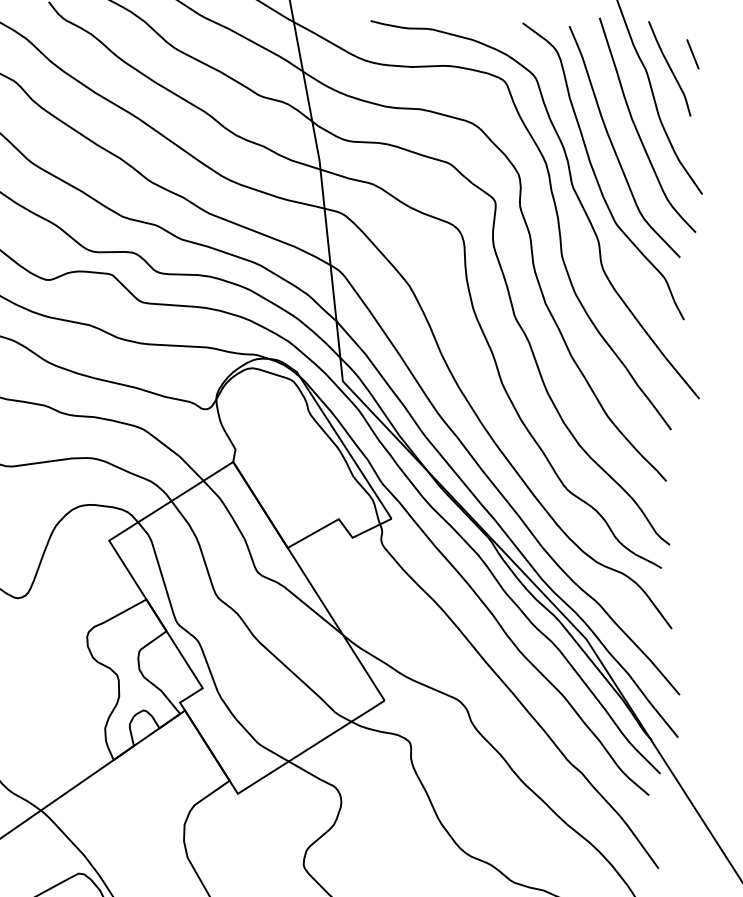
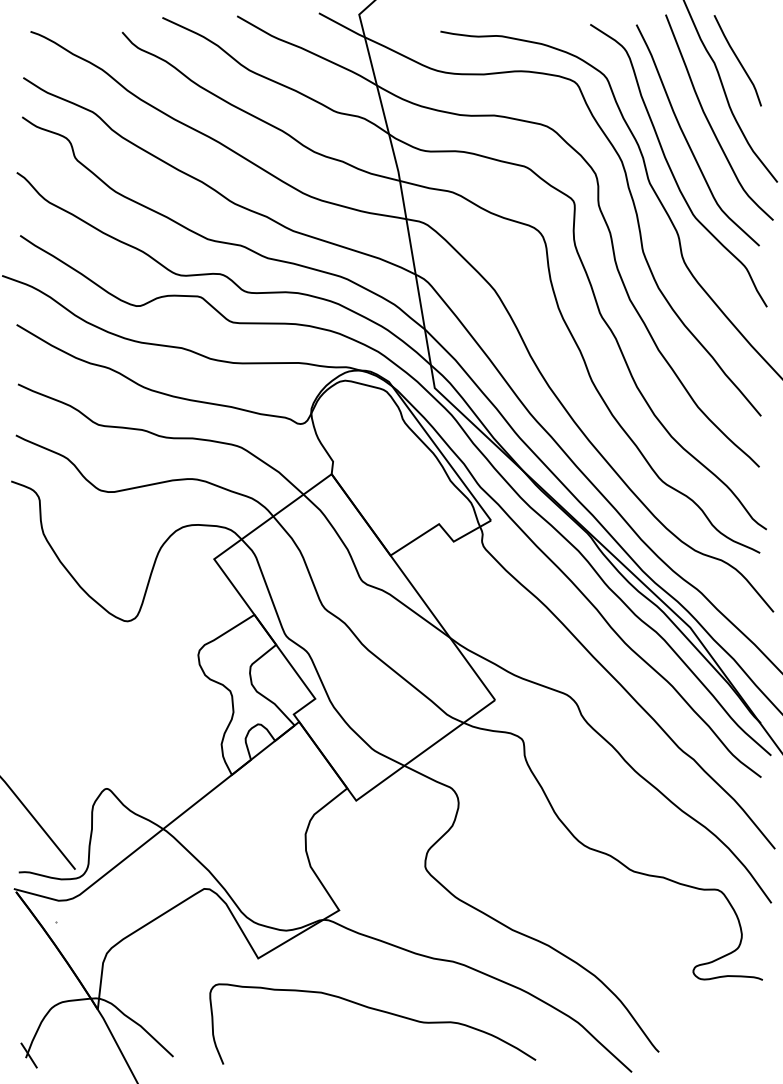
line: (692, 53) -> (759, 44), removed

